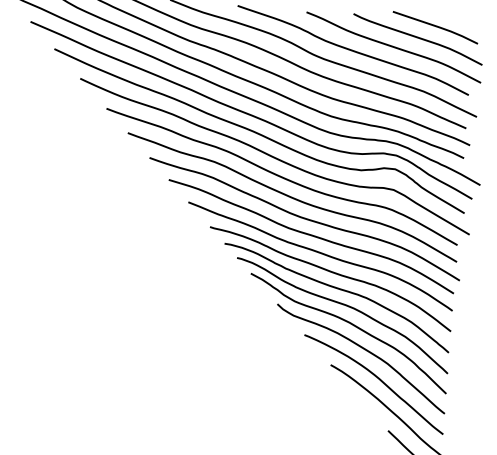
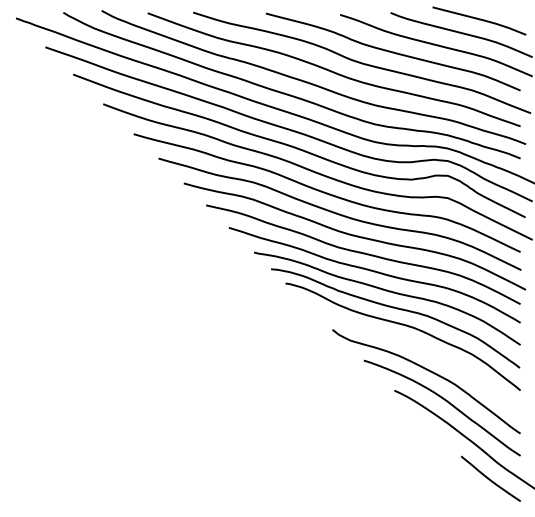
curve: (352, 325) -> (414, 346), removed

